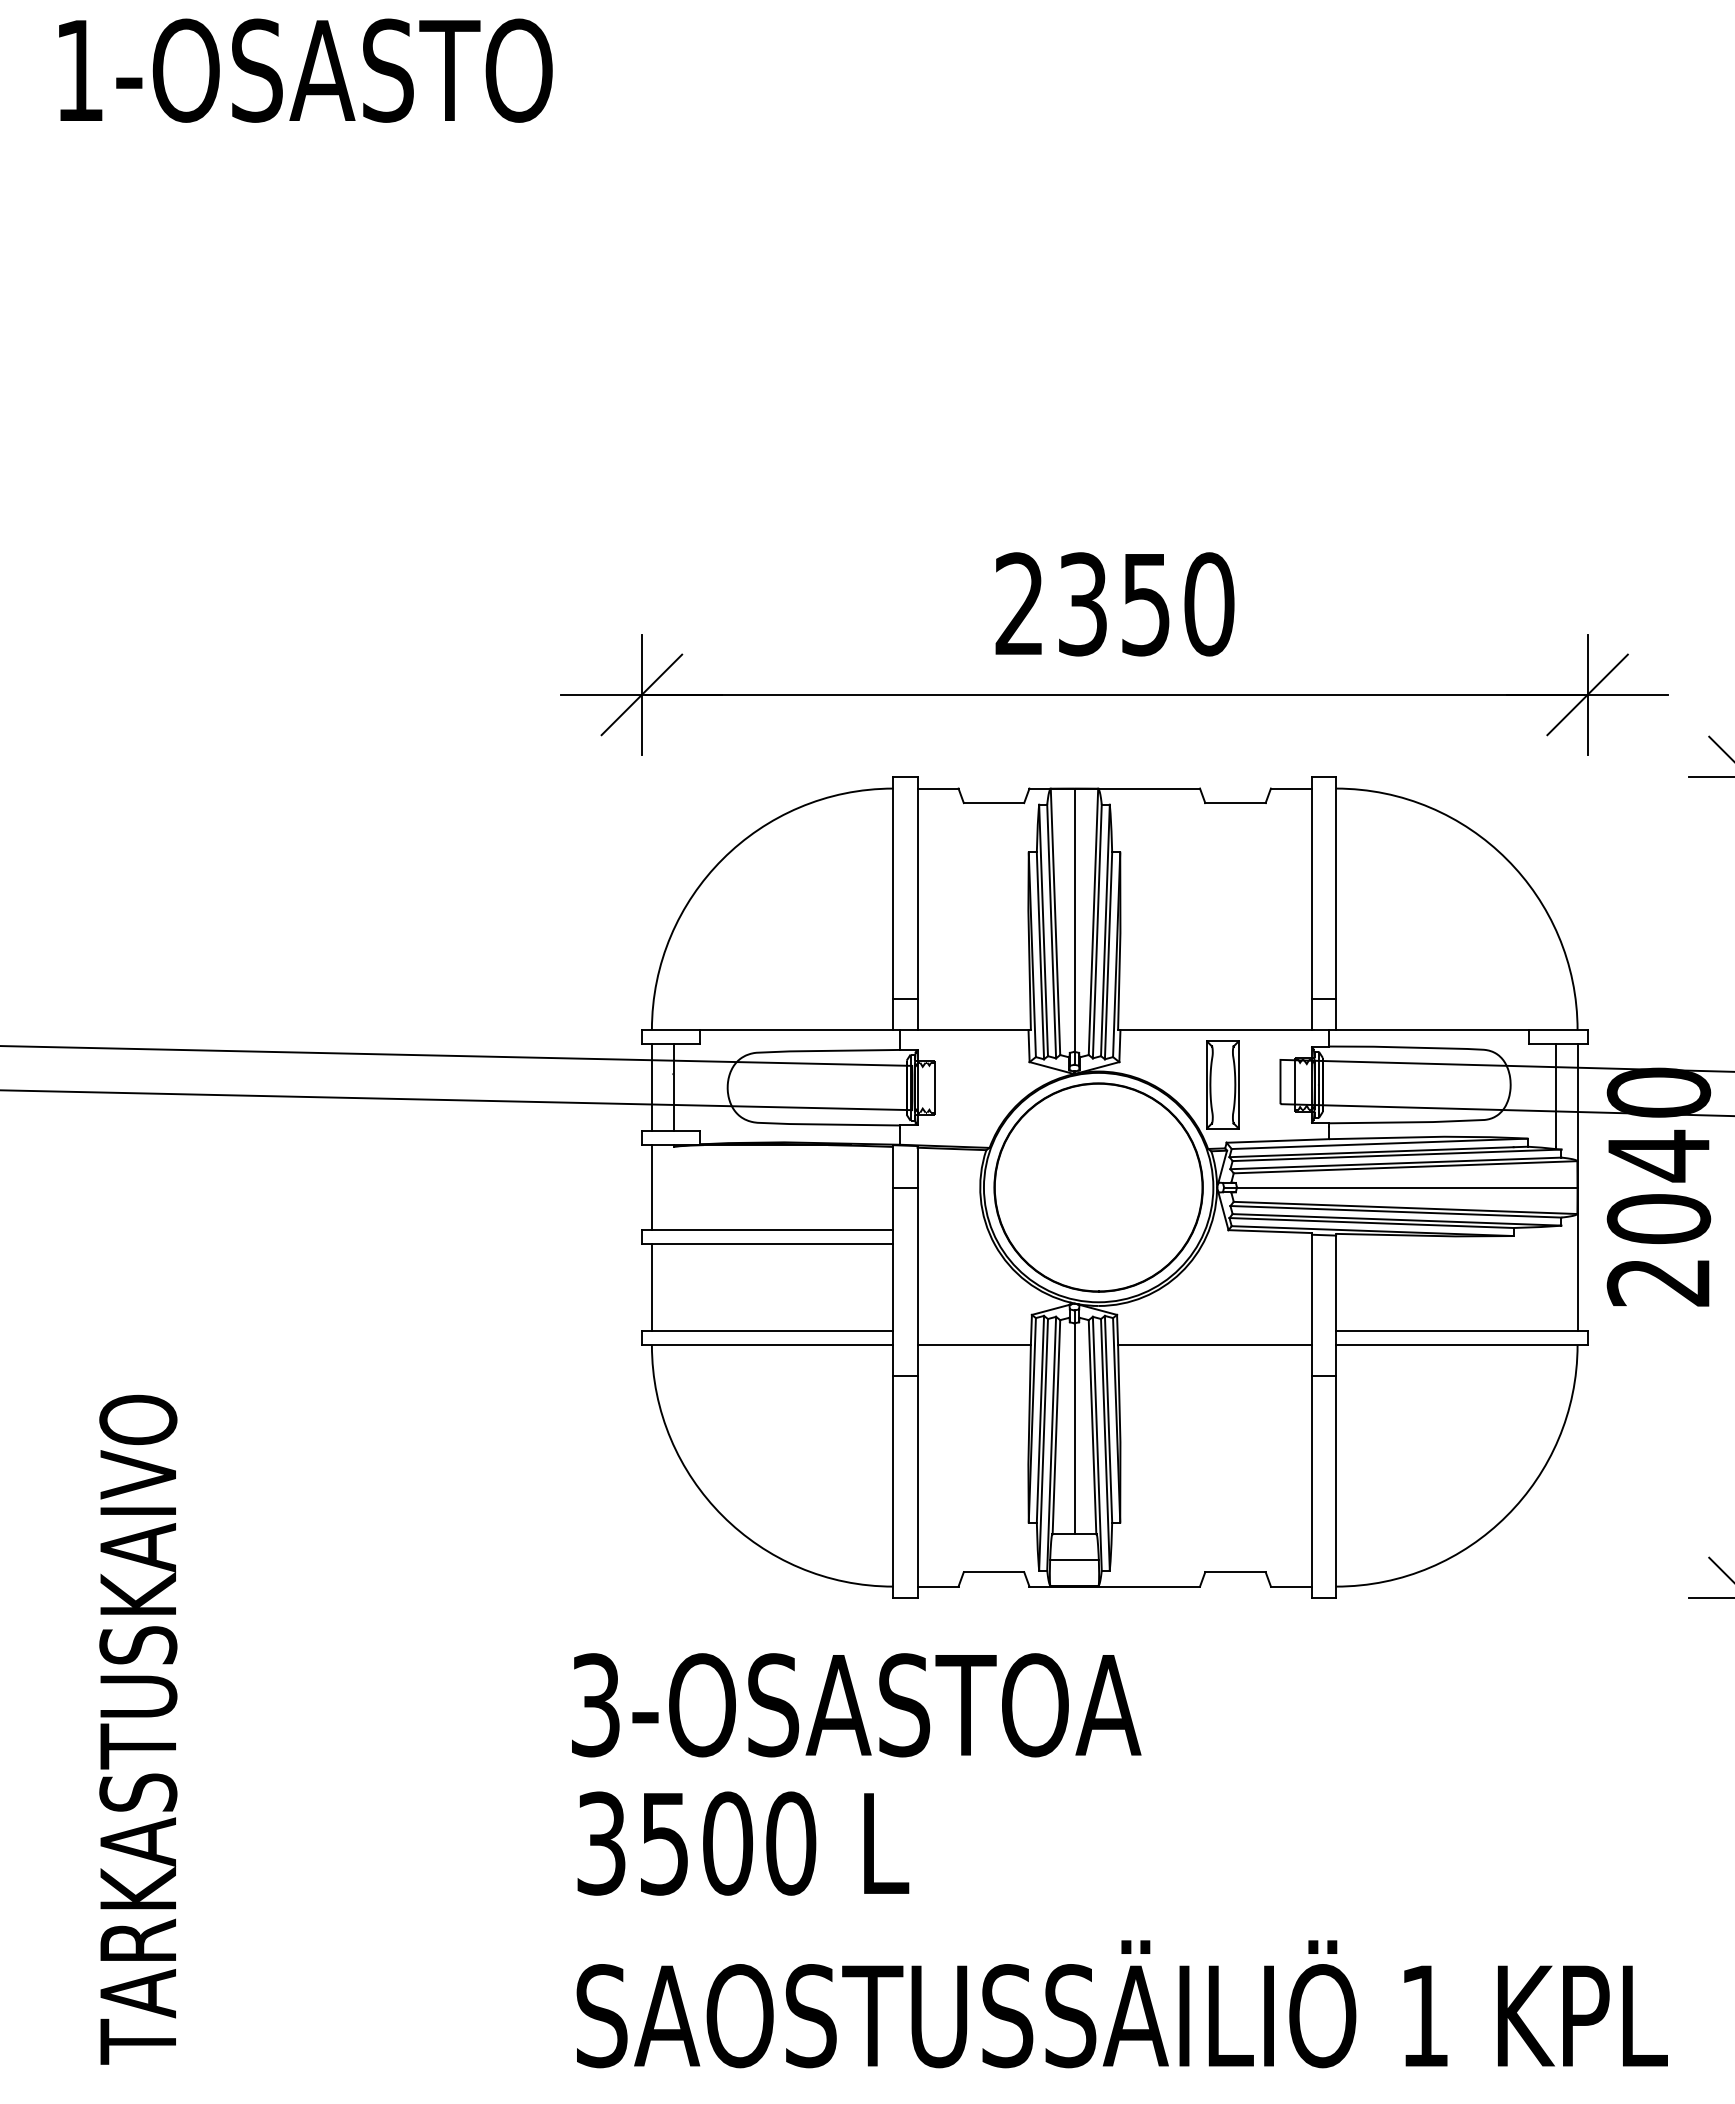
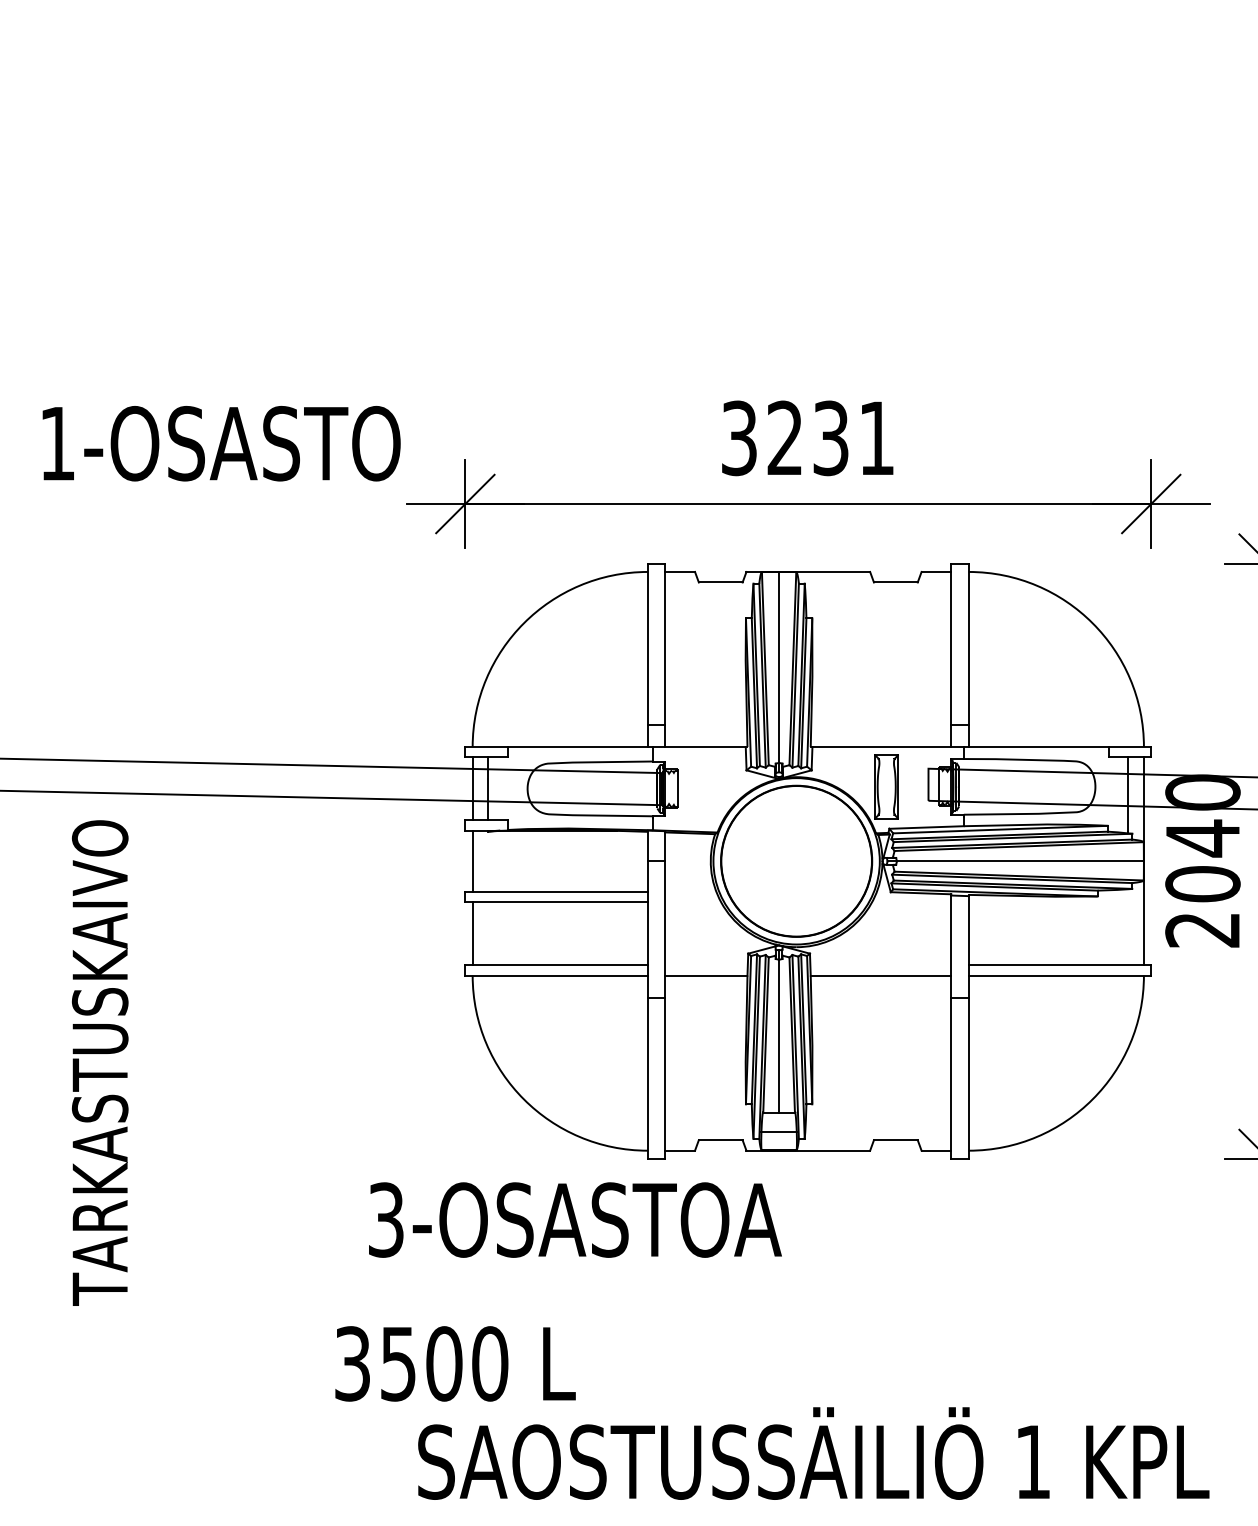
text: (305, 70) -> (221, 443), moved
text: (1114, 604) -> (808, 438), 2350 -> 3231
text: (856, 1705) -> (575, 1220), moved
text: (138, 1729) -> (100, 1062), moved
text: (743, 1843) -> (455, 1363), moved

